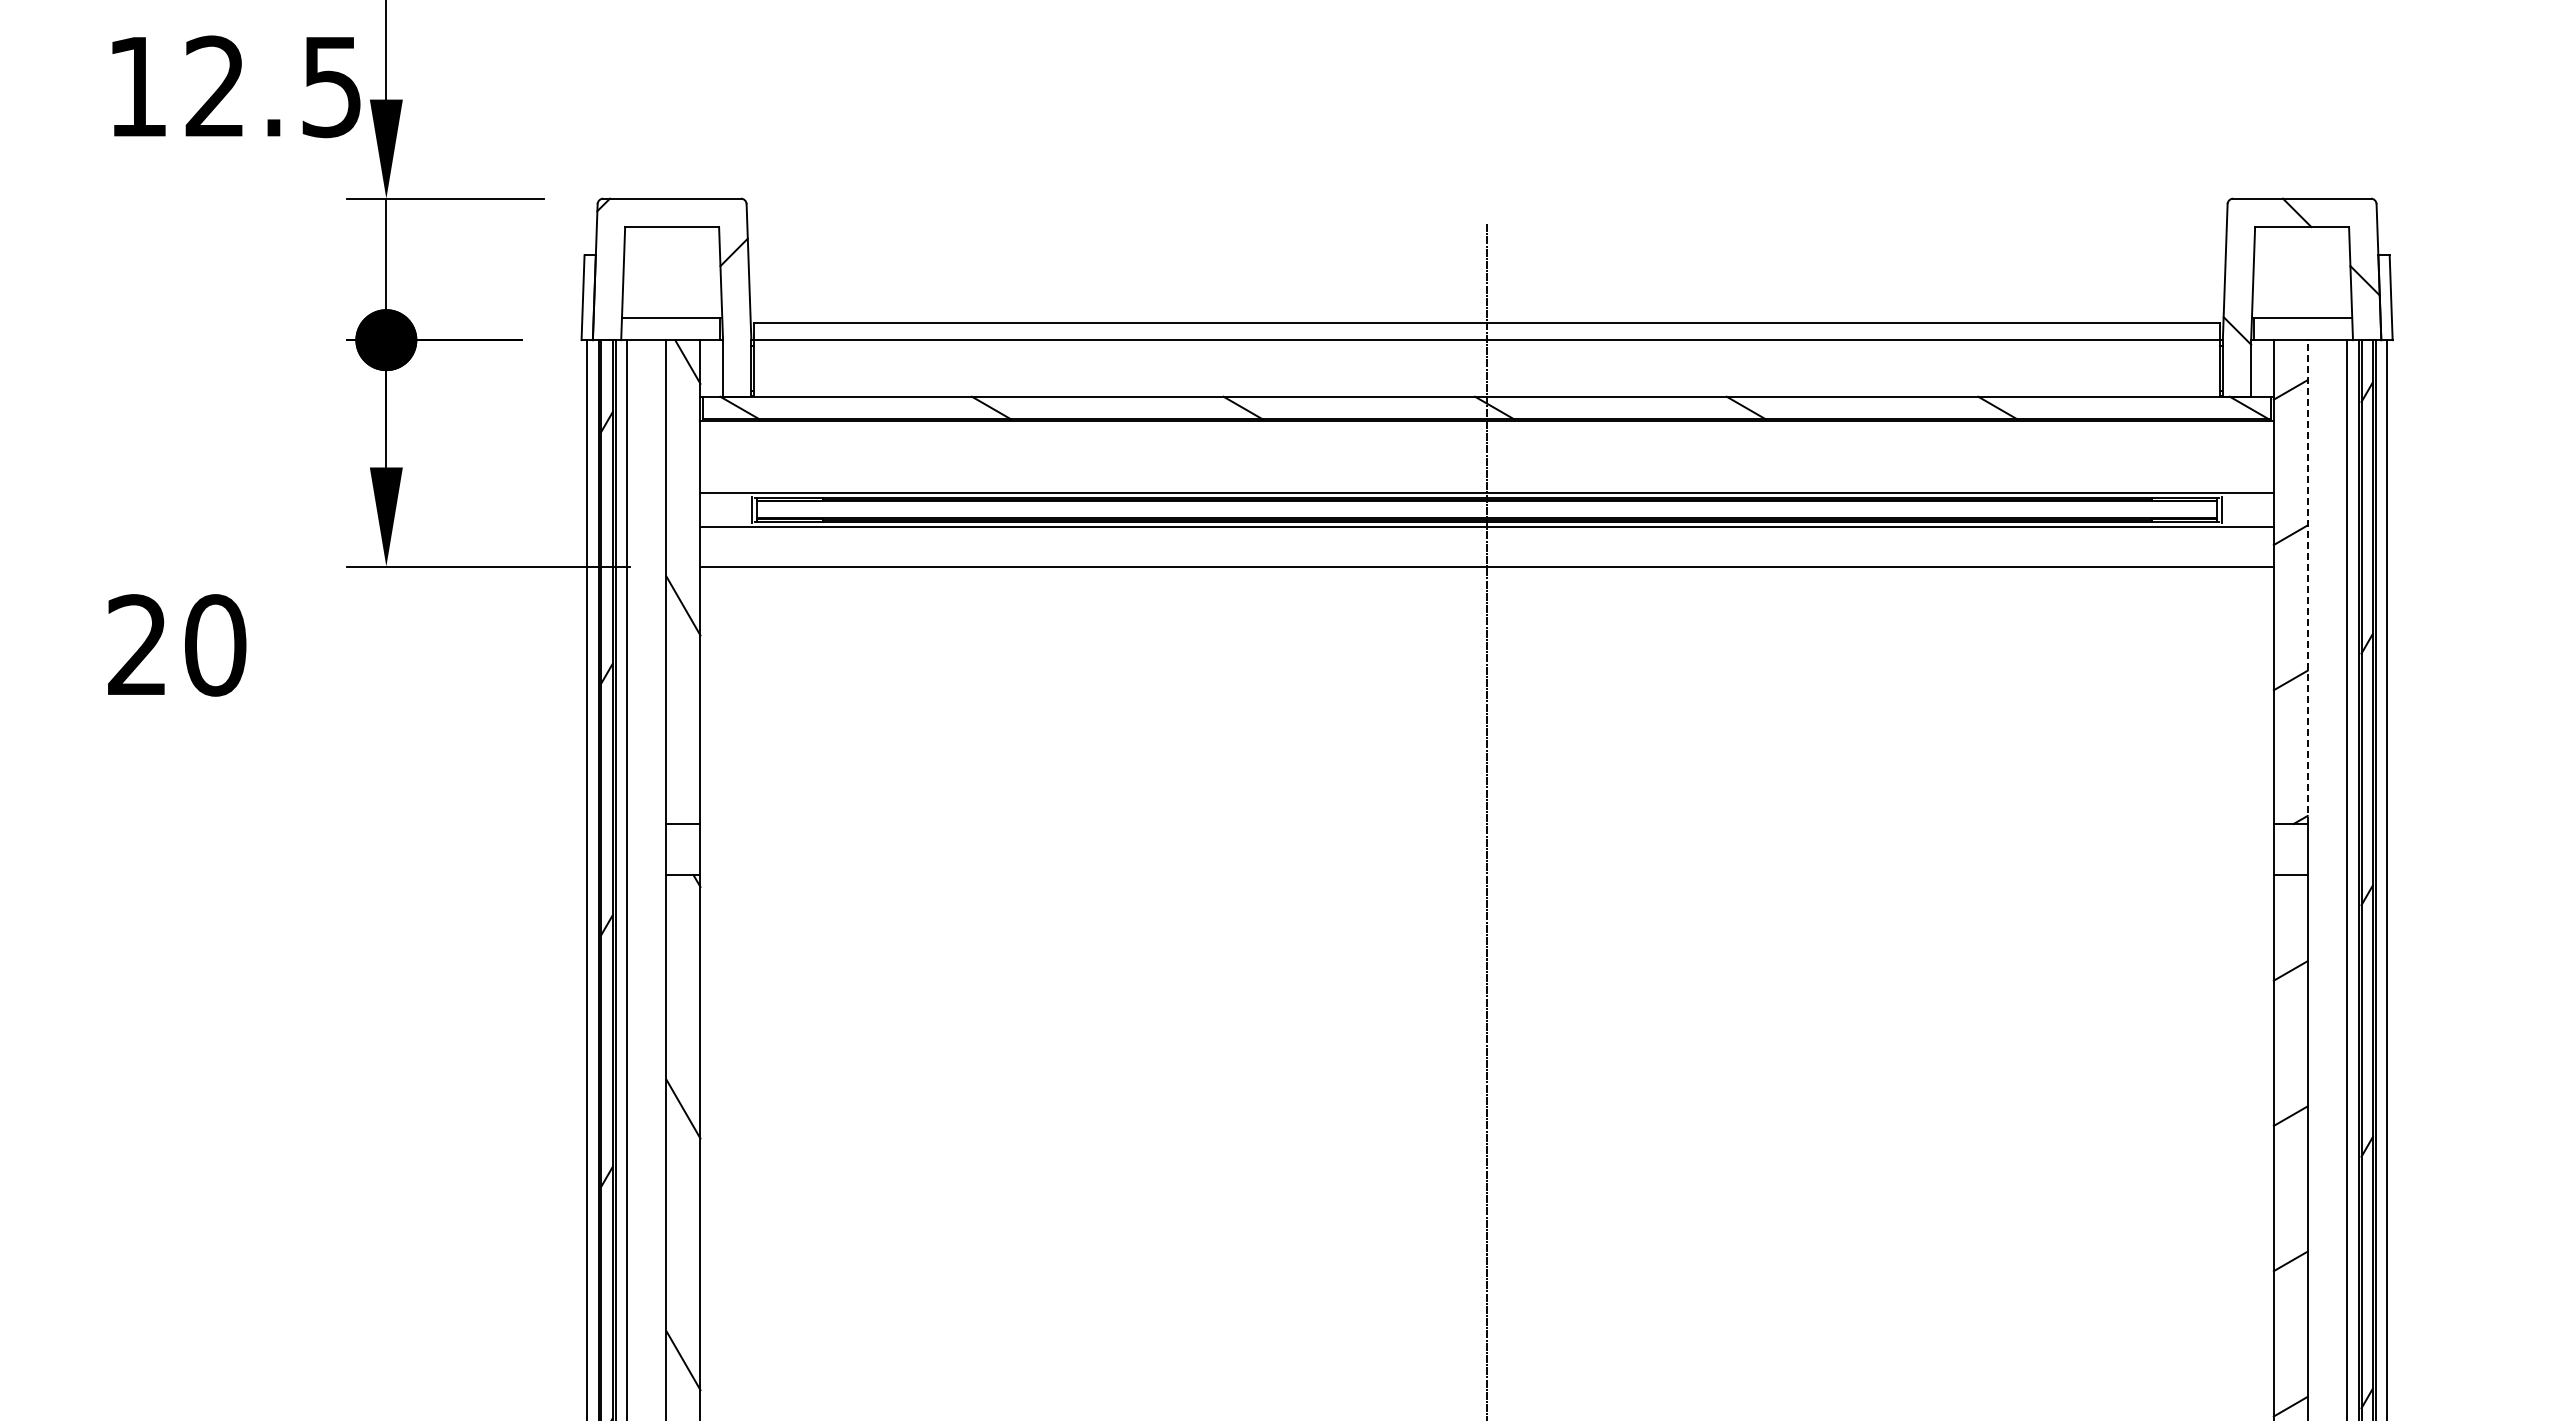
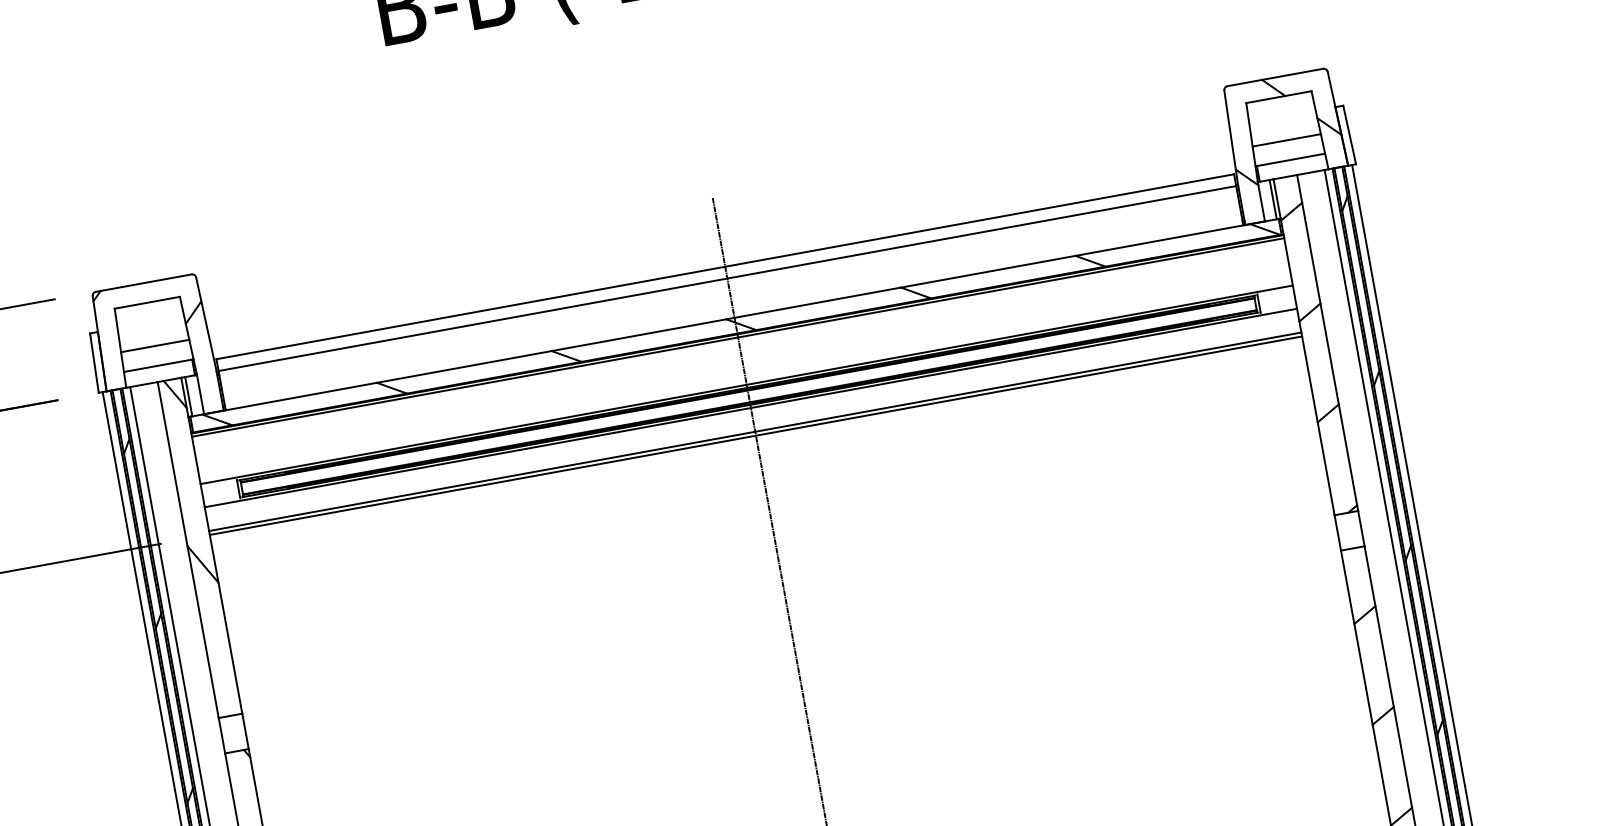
line: (671, 289) -> (154, 346), added
line: (2301, 289) -> (1286, 140), added
line: (706, 368) -> (189, 396), added
line: (2268, 368) -> (1273, 199), added
line: (1486, 425) -> (737, 337), added
line: (1486, 560) -> (754, 431), added
line: (2307, 582) -> (1327, 343), dashed -> solid

